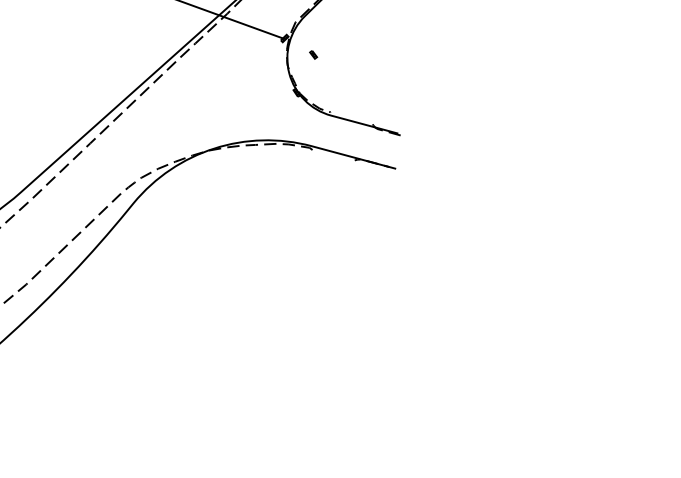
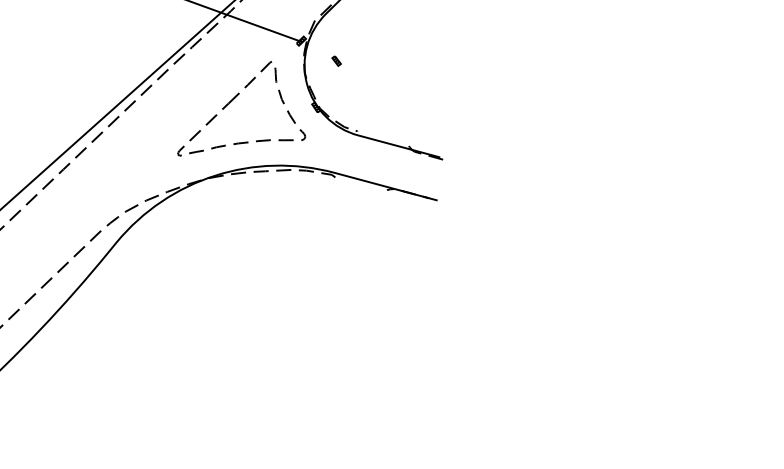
part: (229, 86) -> (233, 99), added

